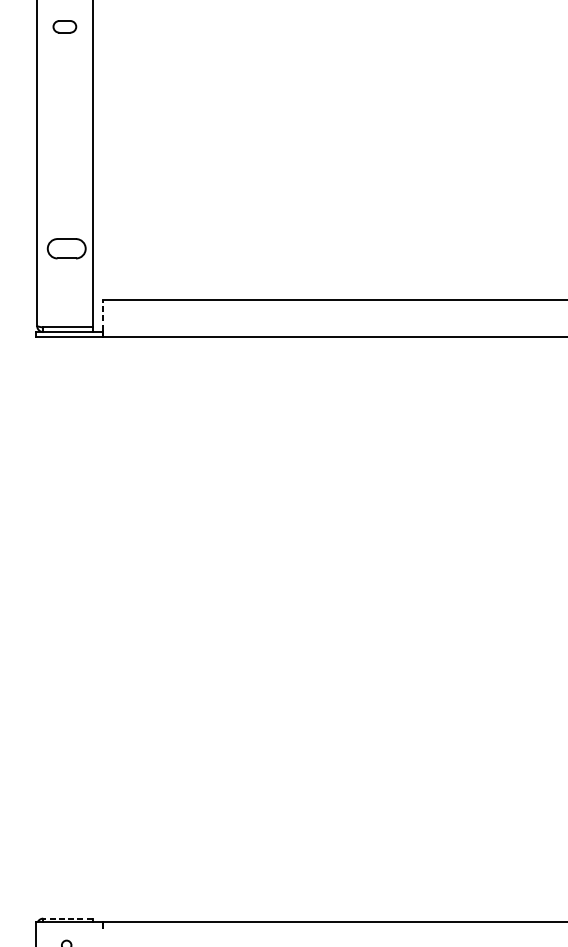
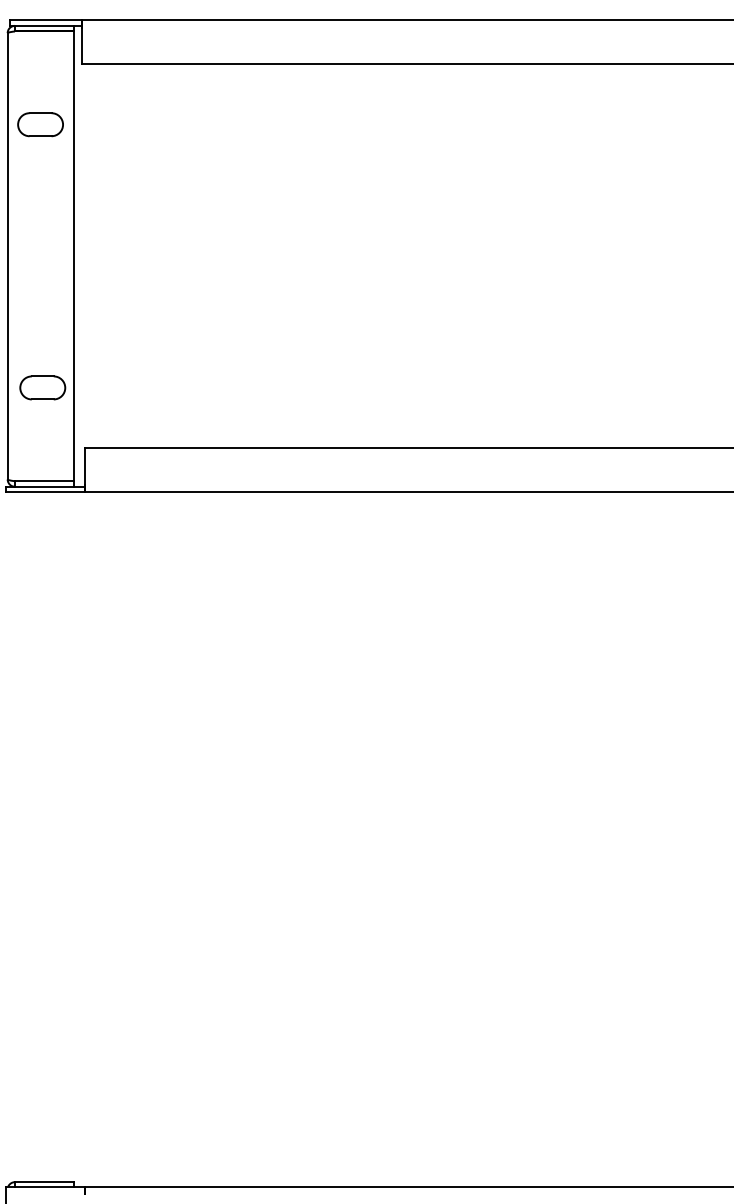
part: (64, 26) -> (40, 124), size x1.67
line: (102, 315) -> (85, 466), dashed -> solid
line: (67, 918) -> (43, 1182), dashed -> solid

